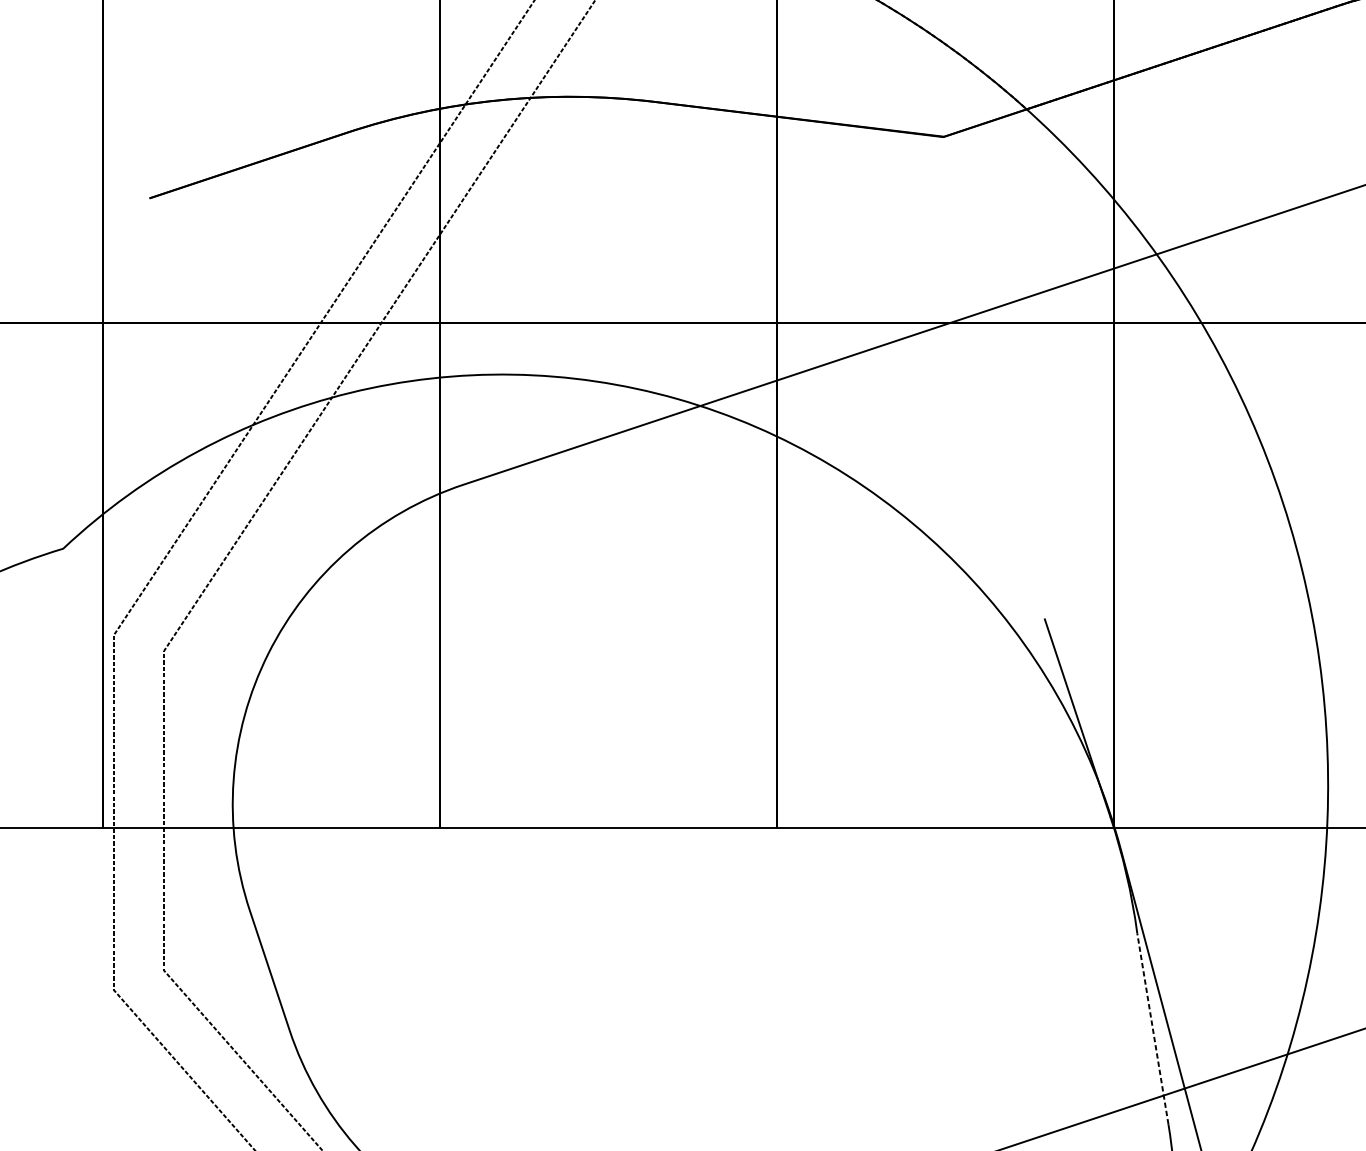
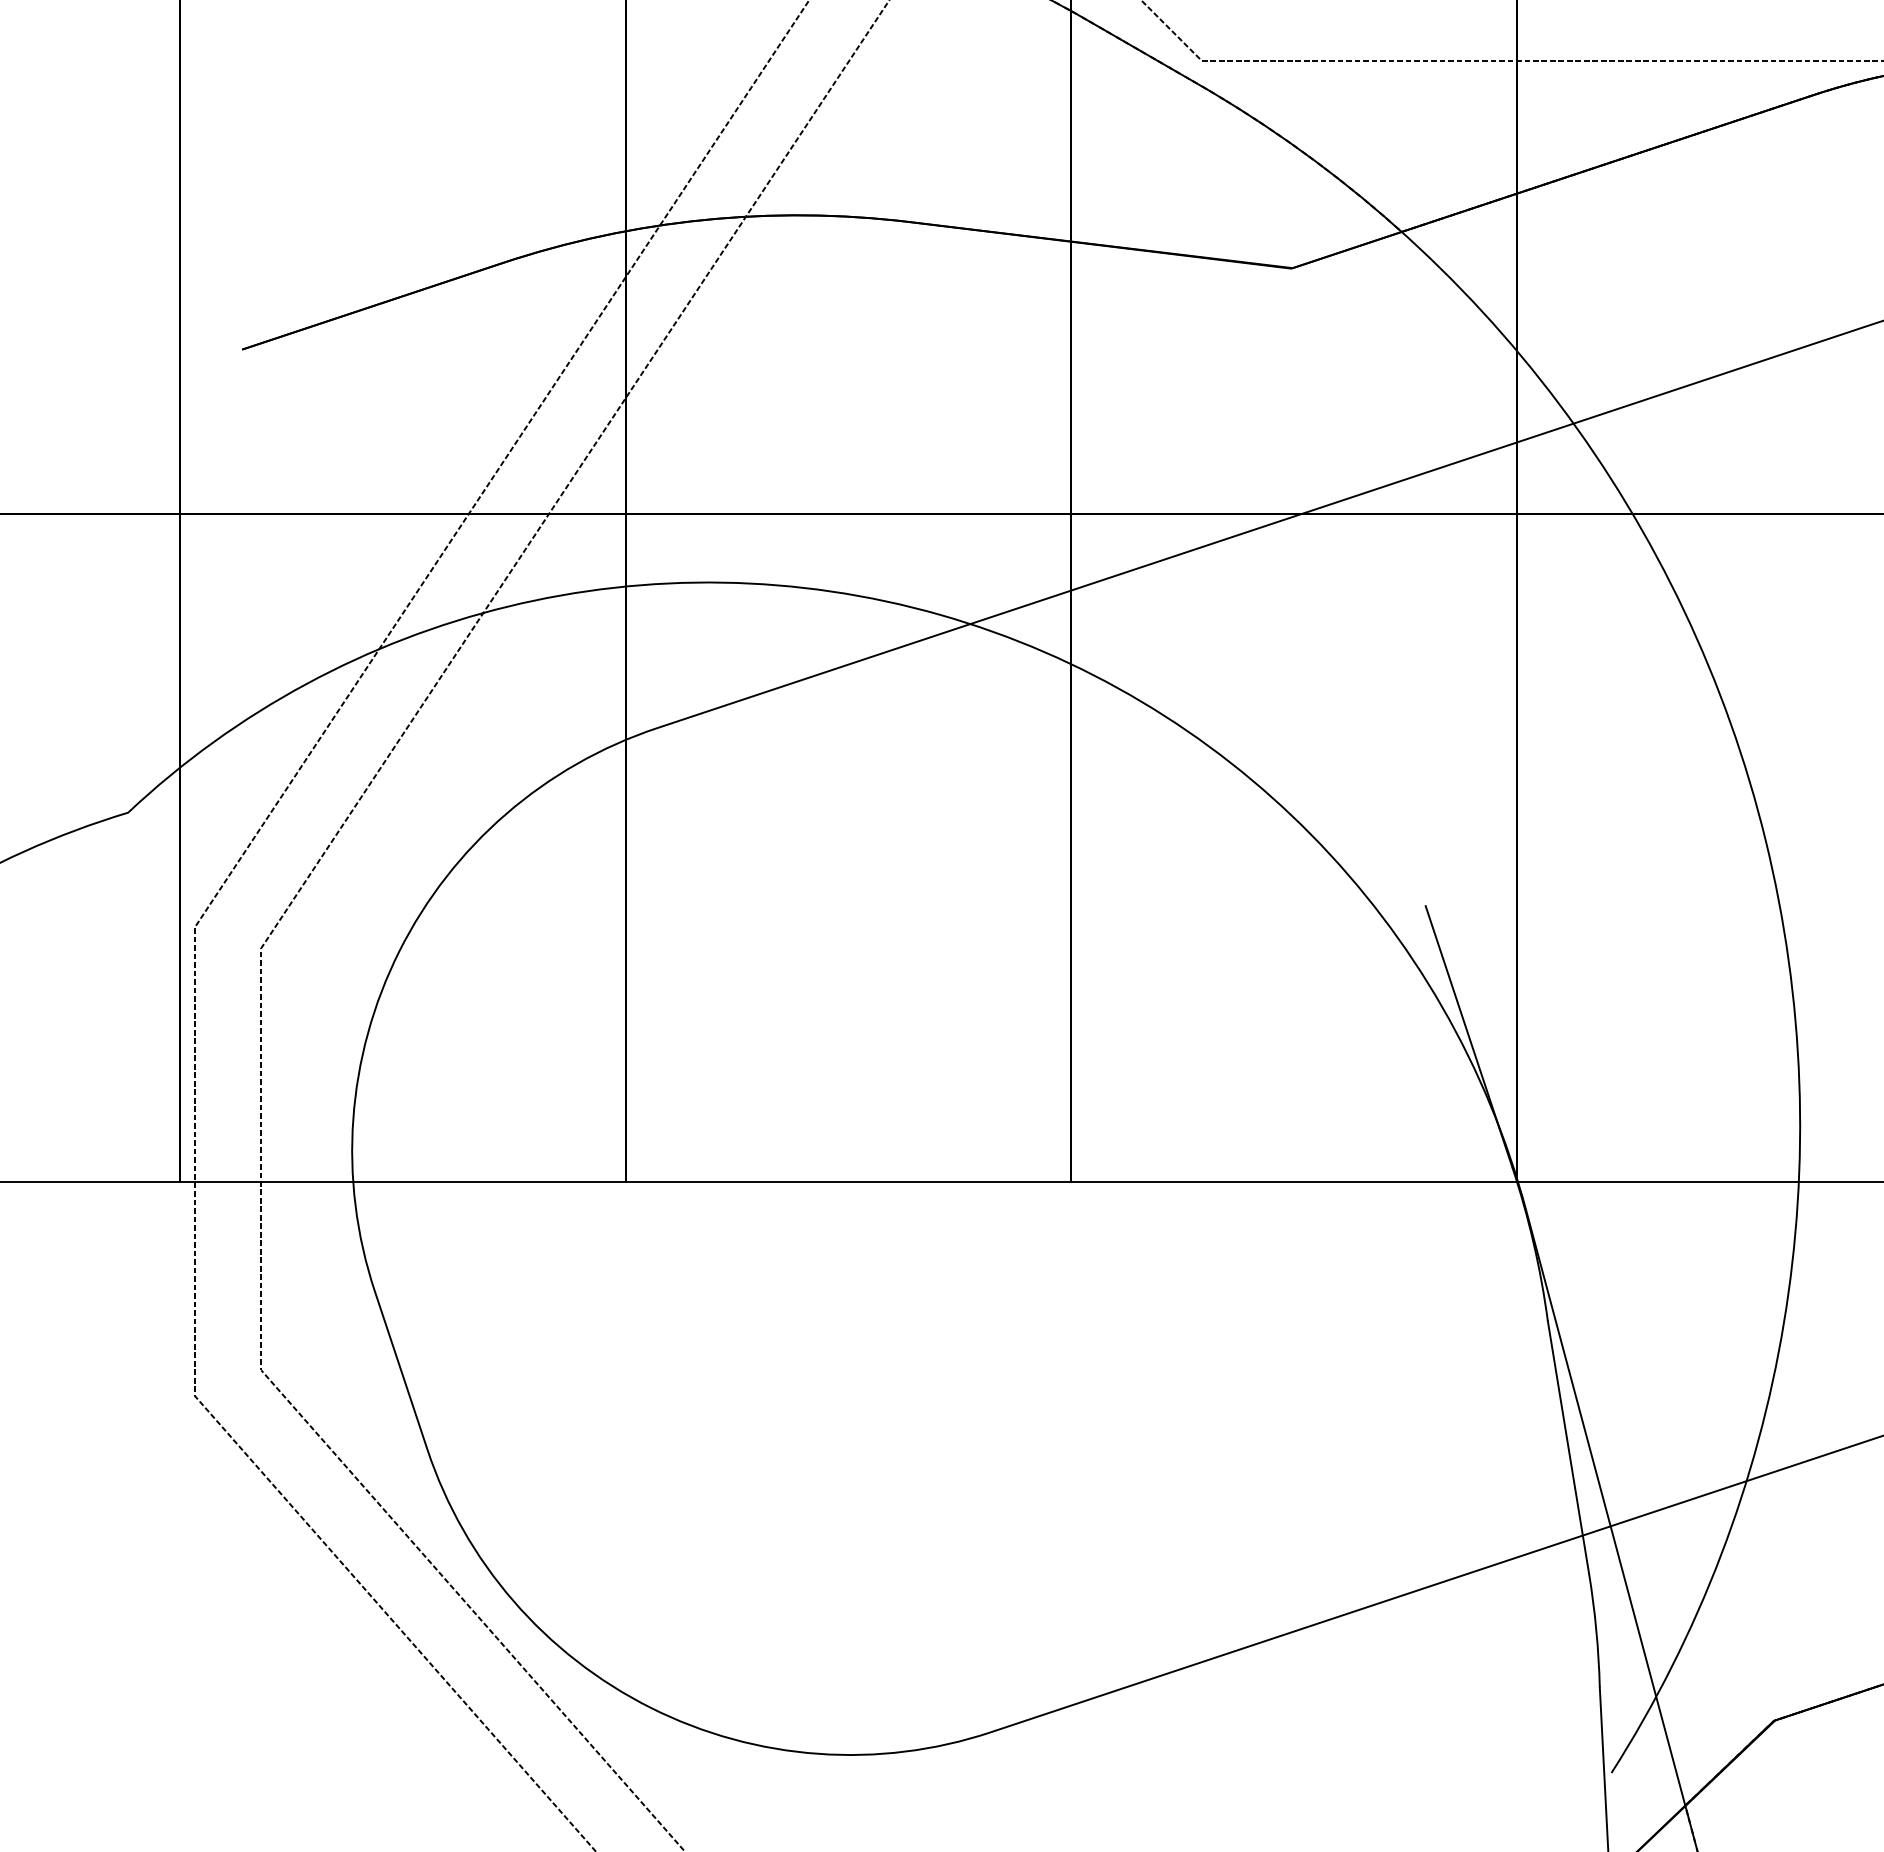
line: (1152, 1028) -> (1568, 1447), dashed -> solid

